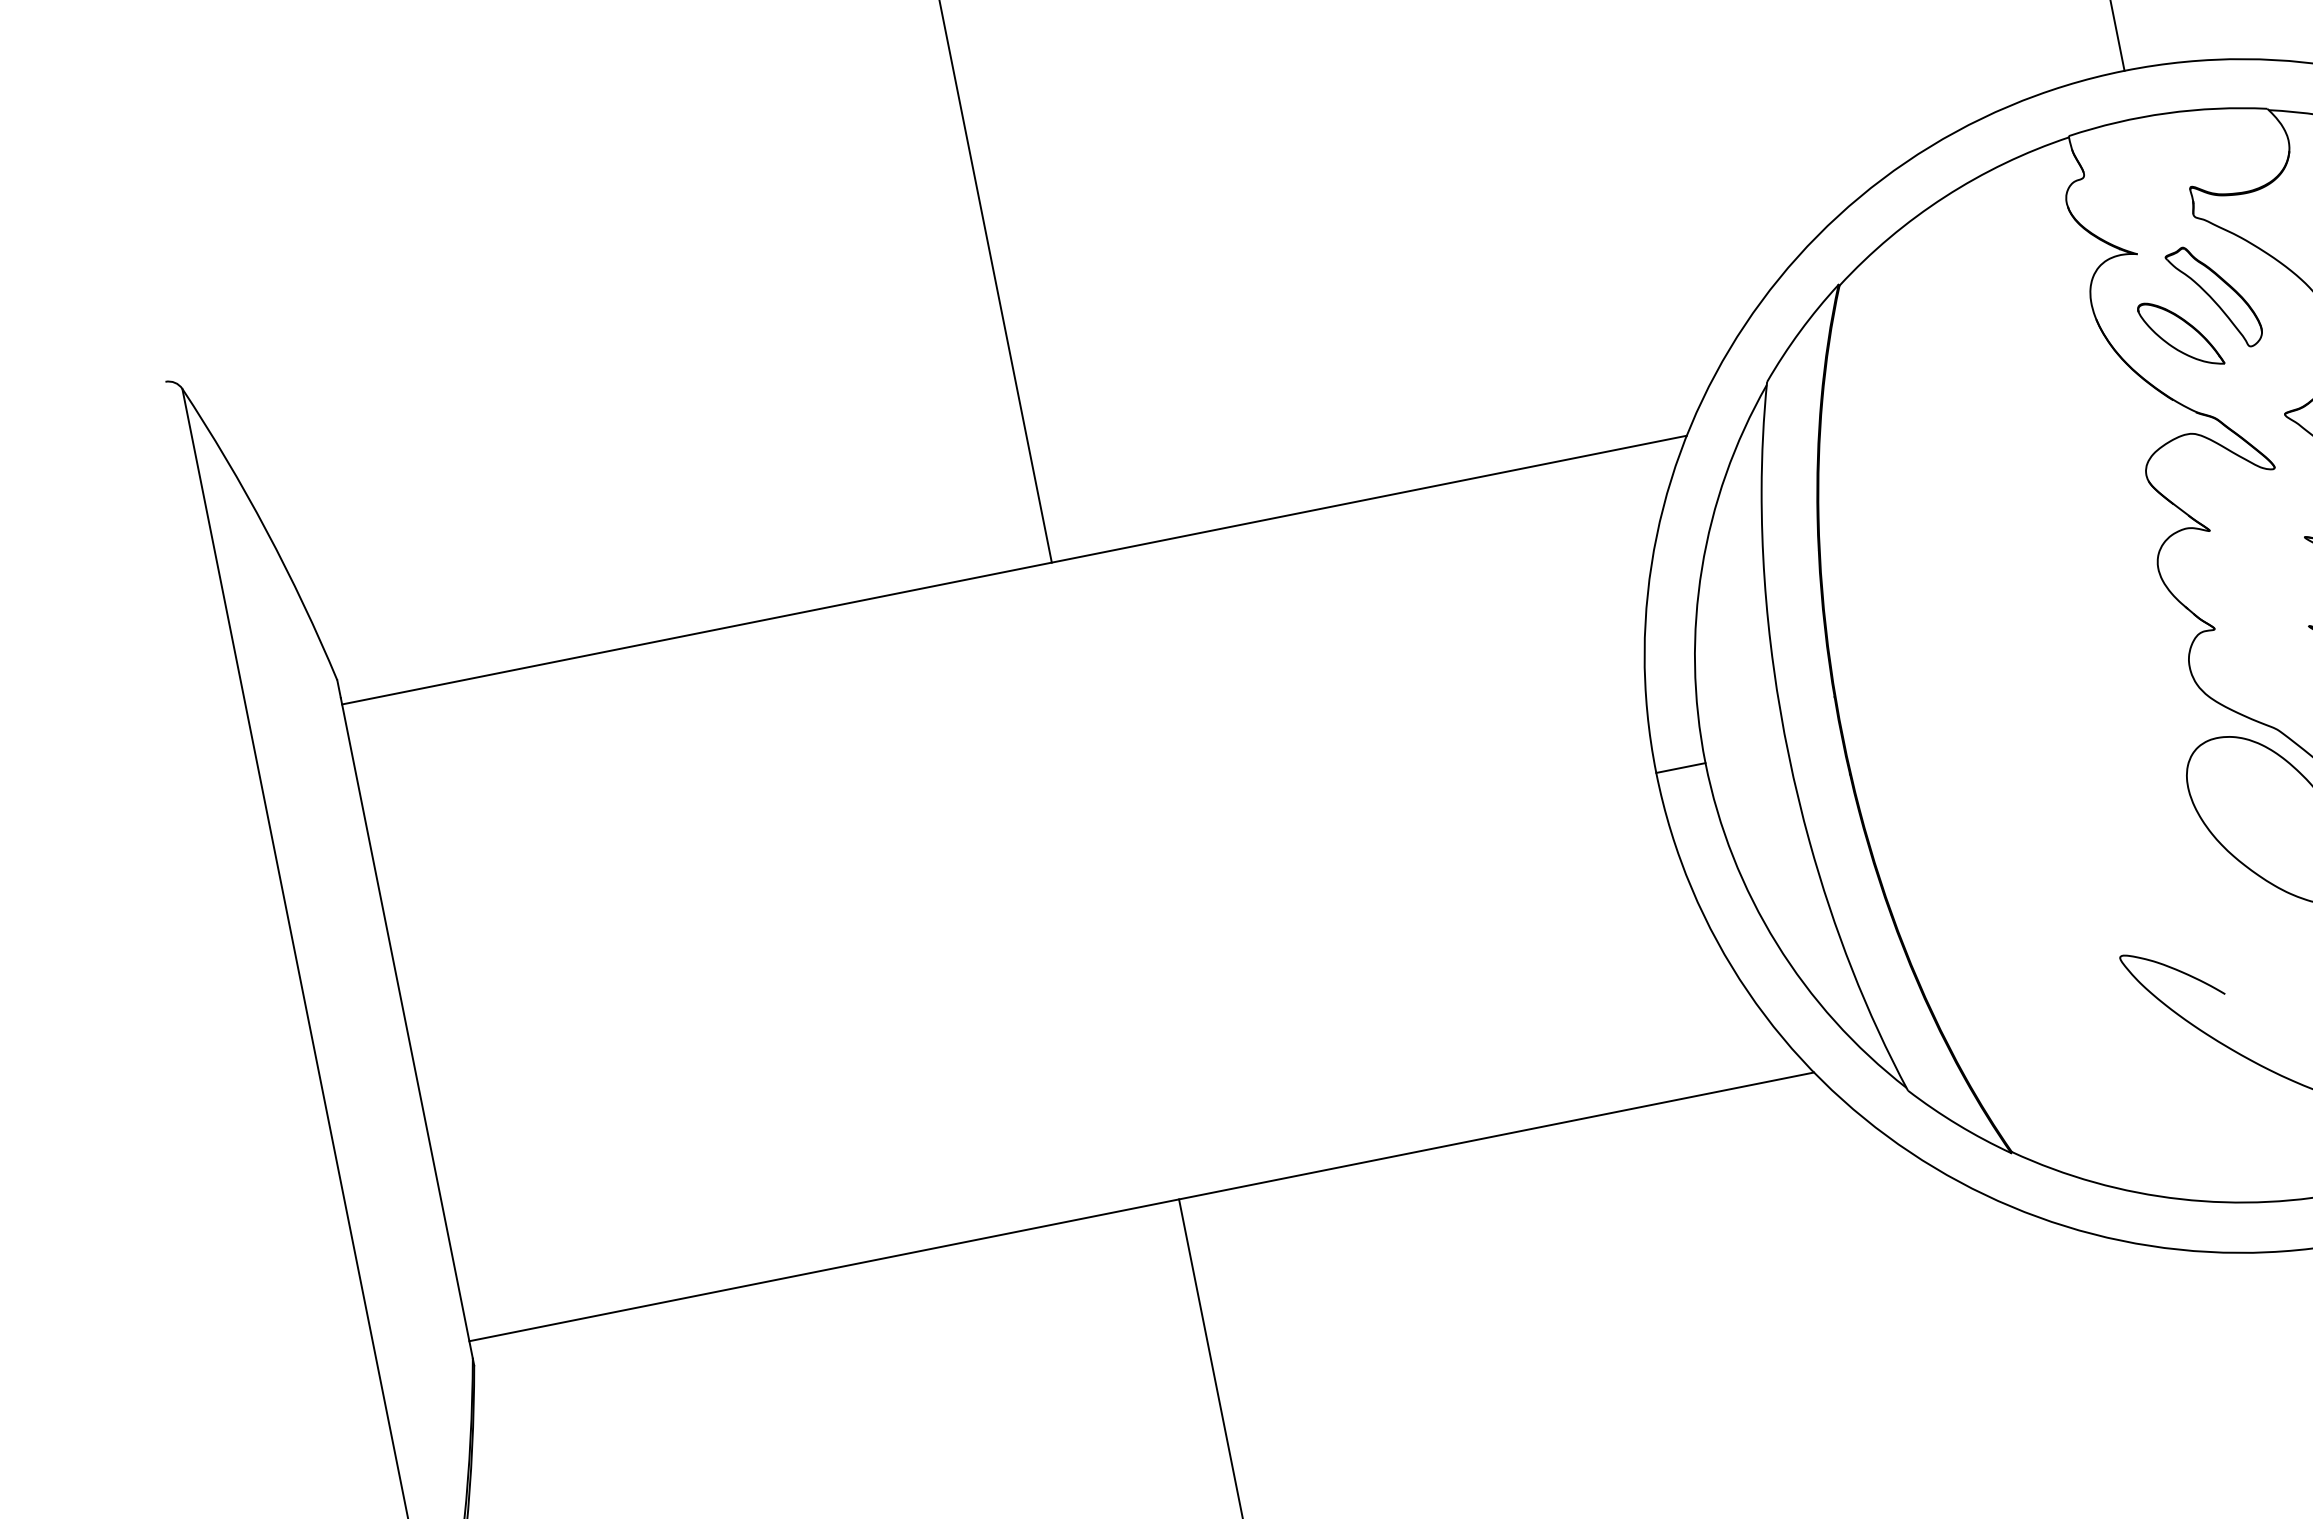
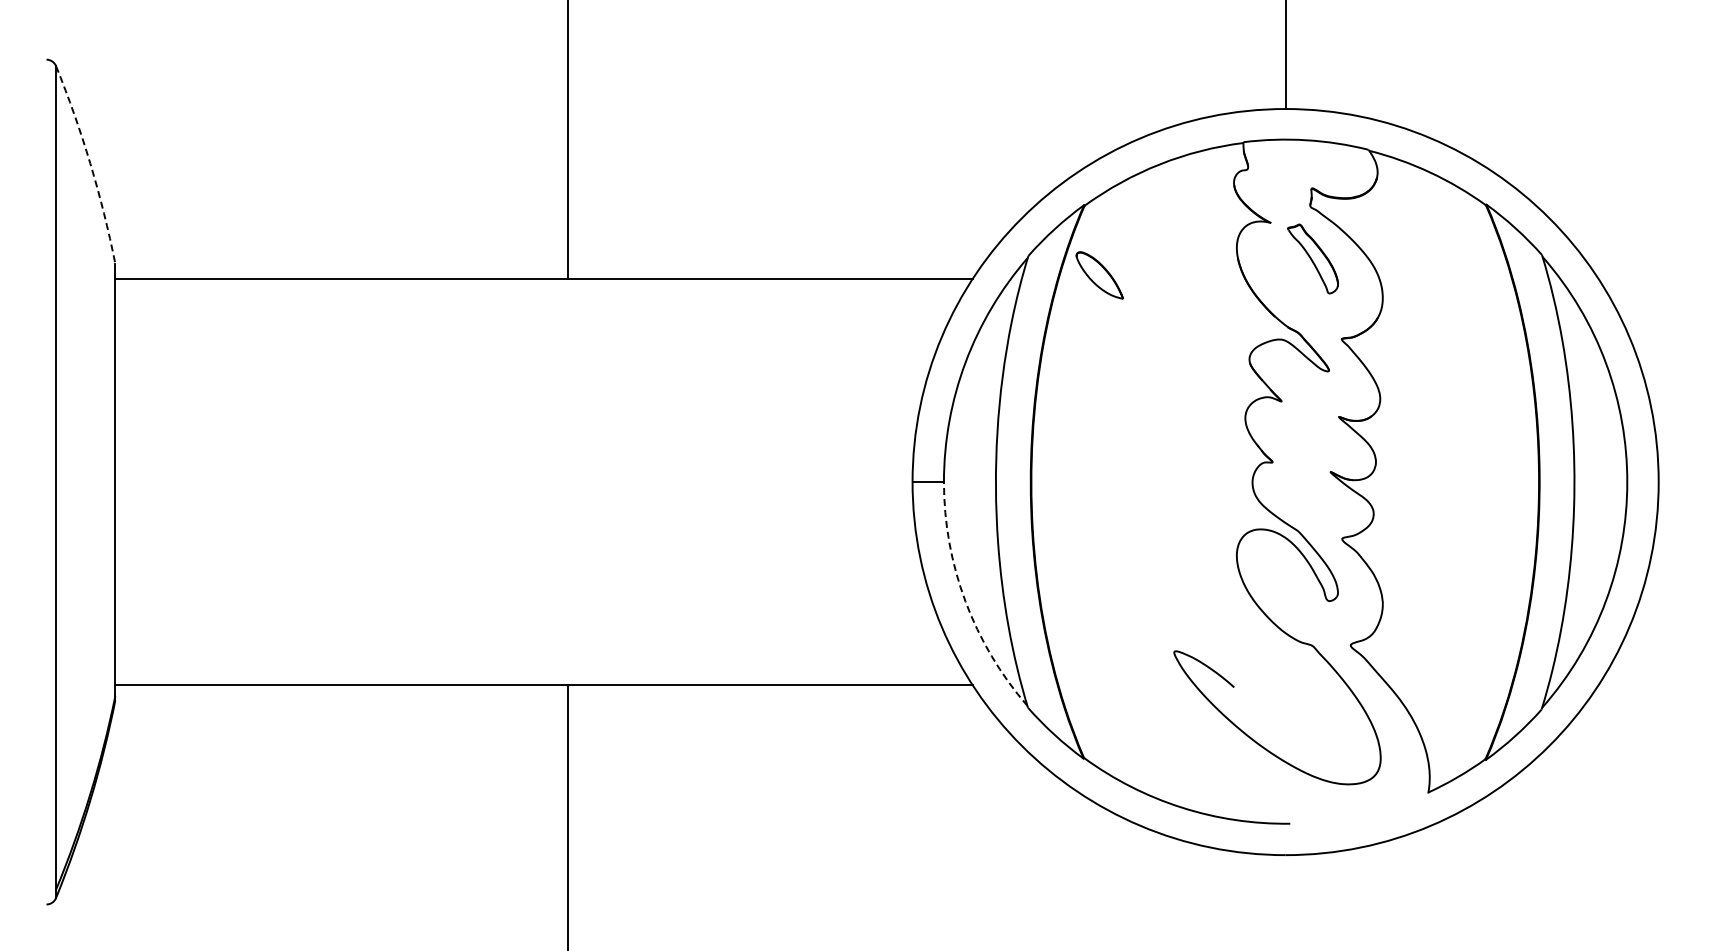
part: (2180, 334) -> (1099, 275), moved
arc: (266, 530) -> (90, 163), solid -> dashed
arc: (1776, 943) -> (965, 601), solid -> dashed

